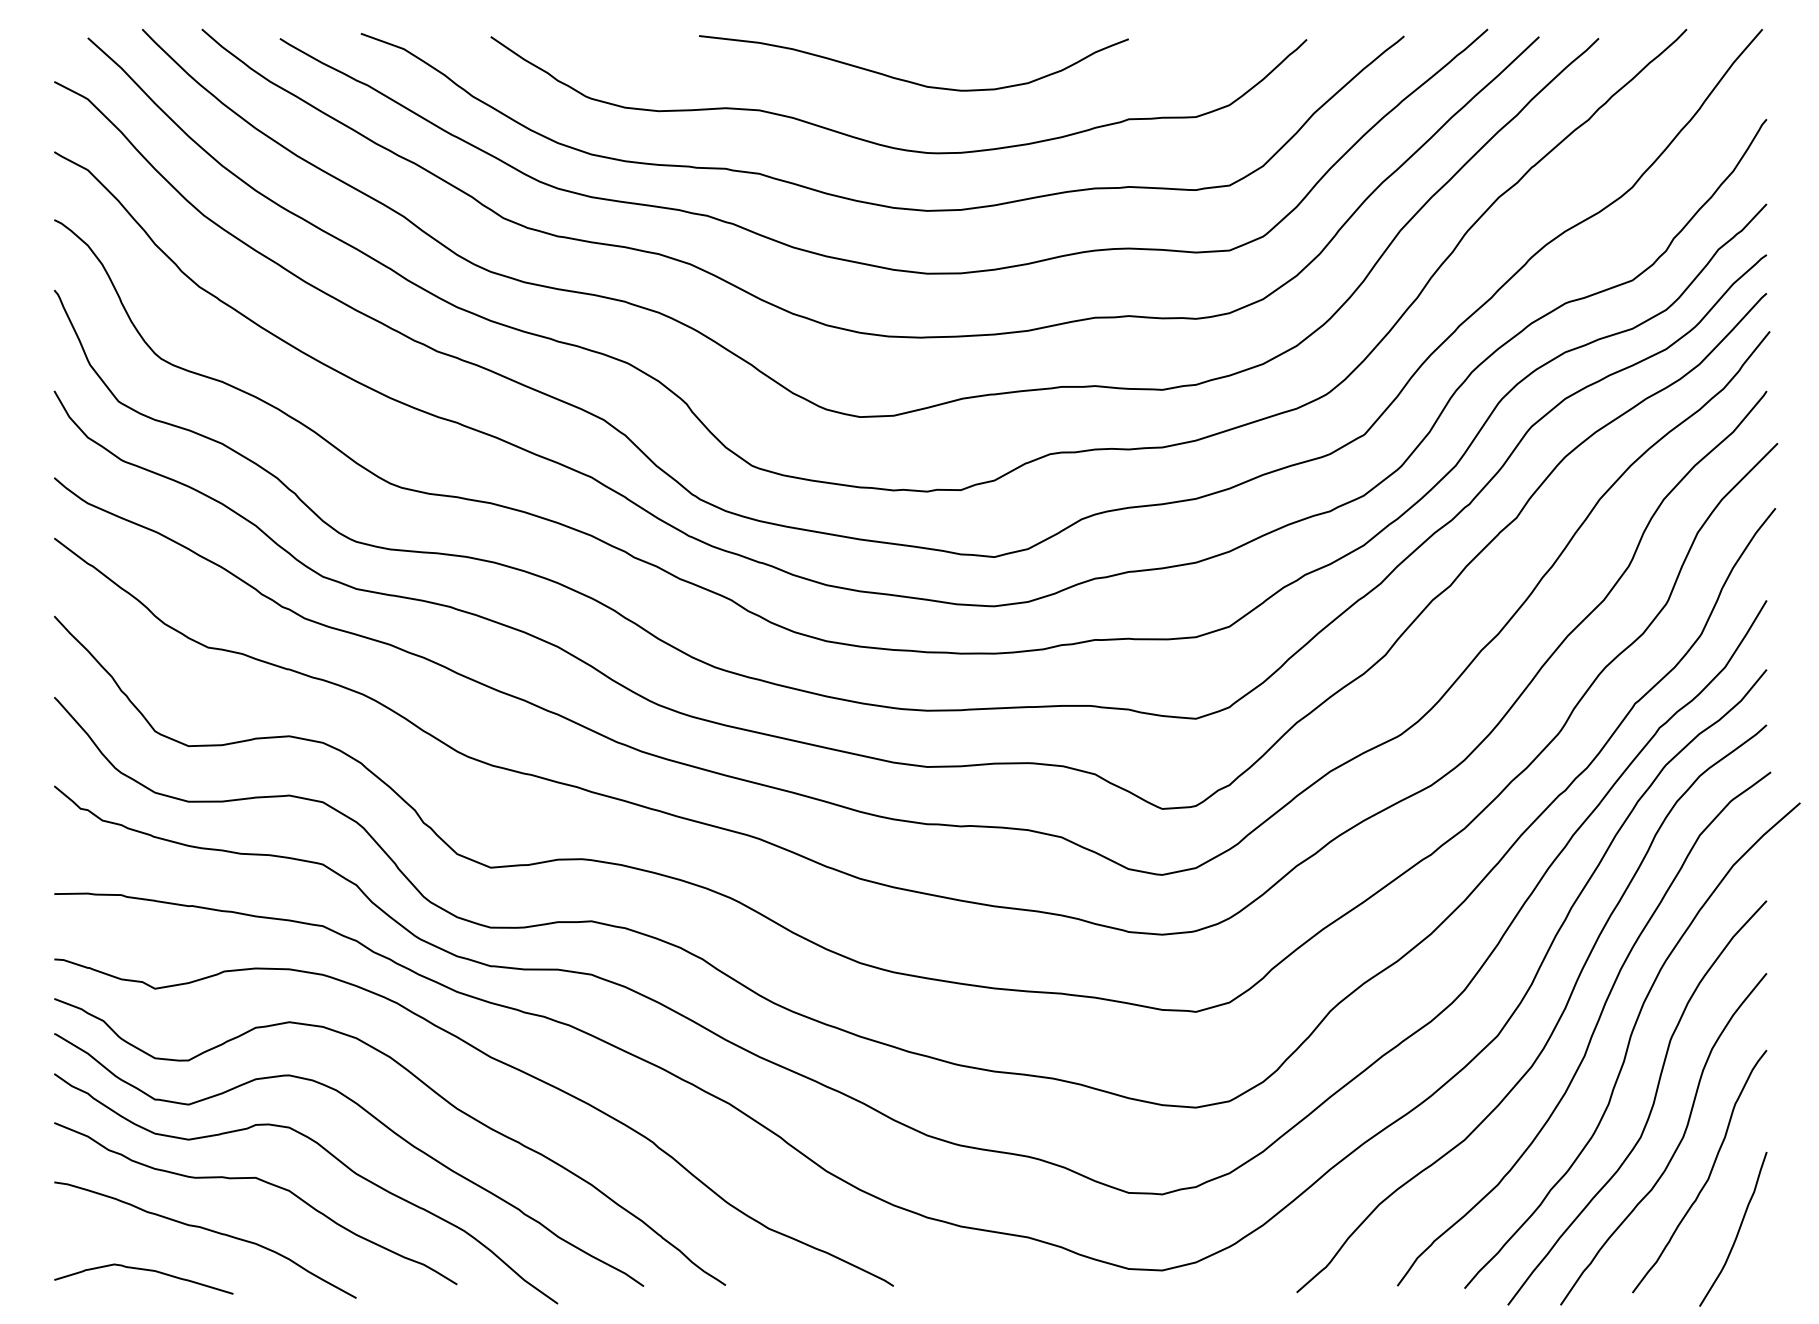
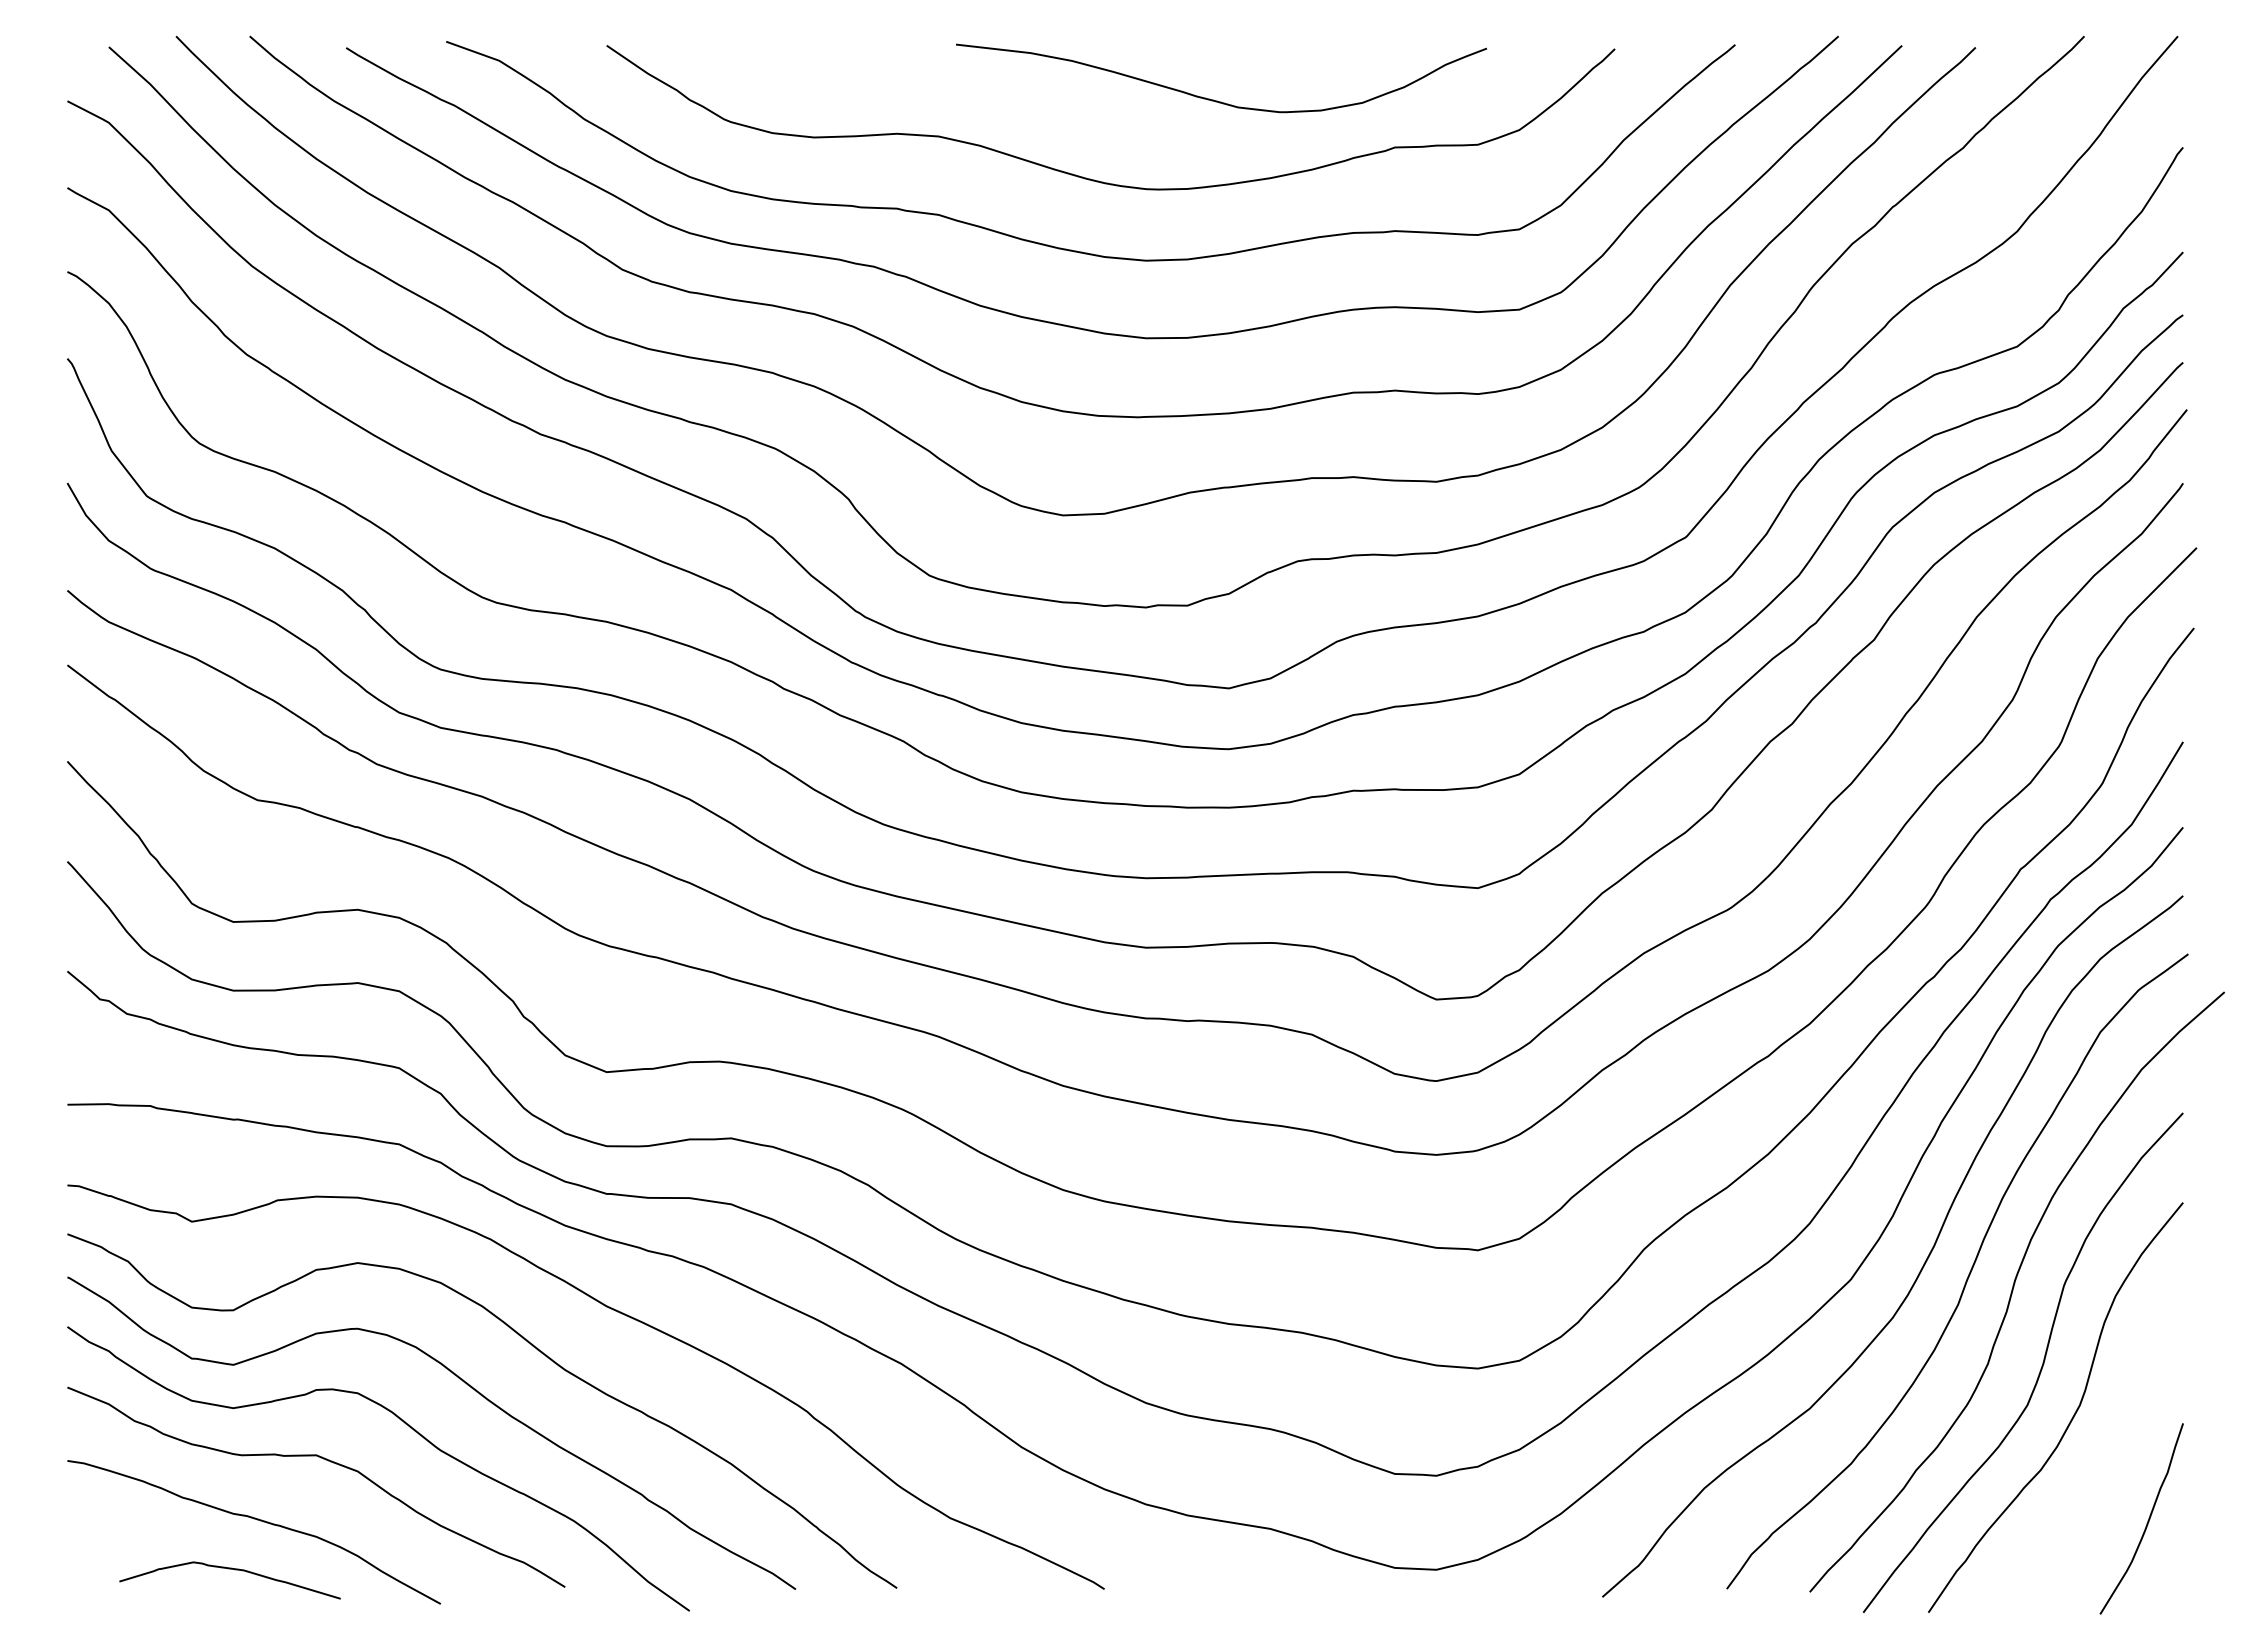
curve: (910, 81) -> (1217, 100), moved
curve: (1708, 1175) -> (2111, 1452), removed
curve: (143, 1270) -> (229, 1569), moved

